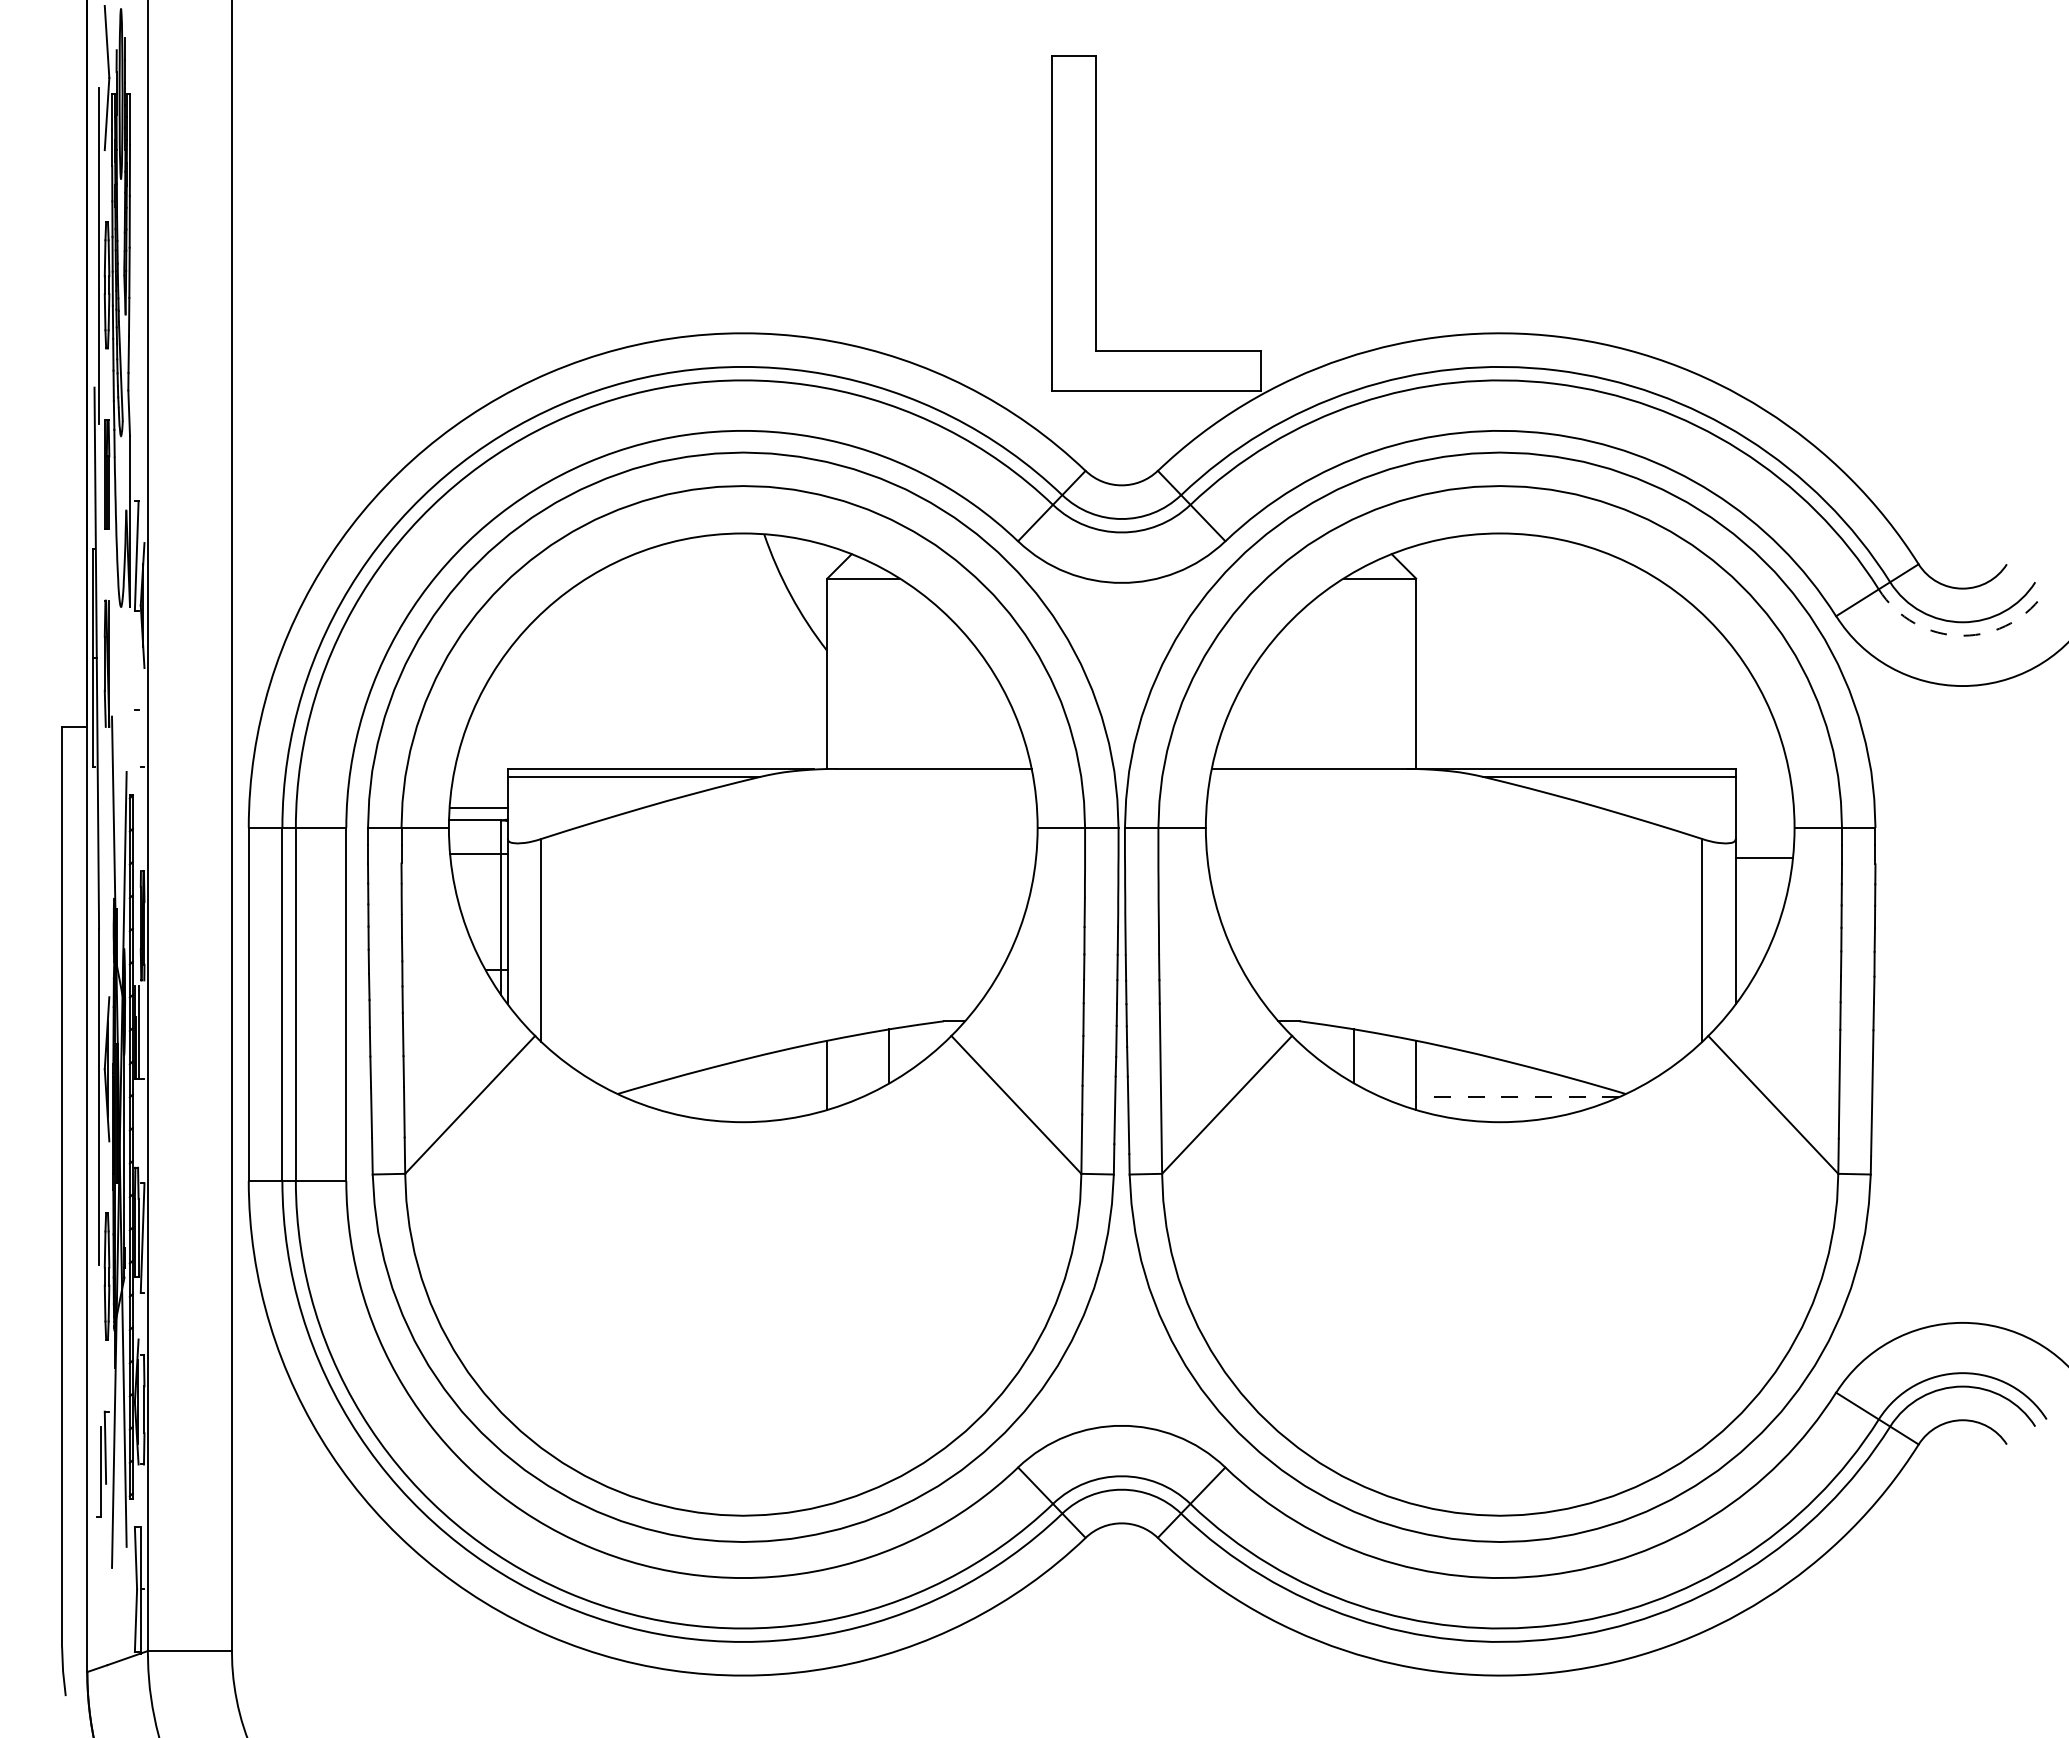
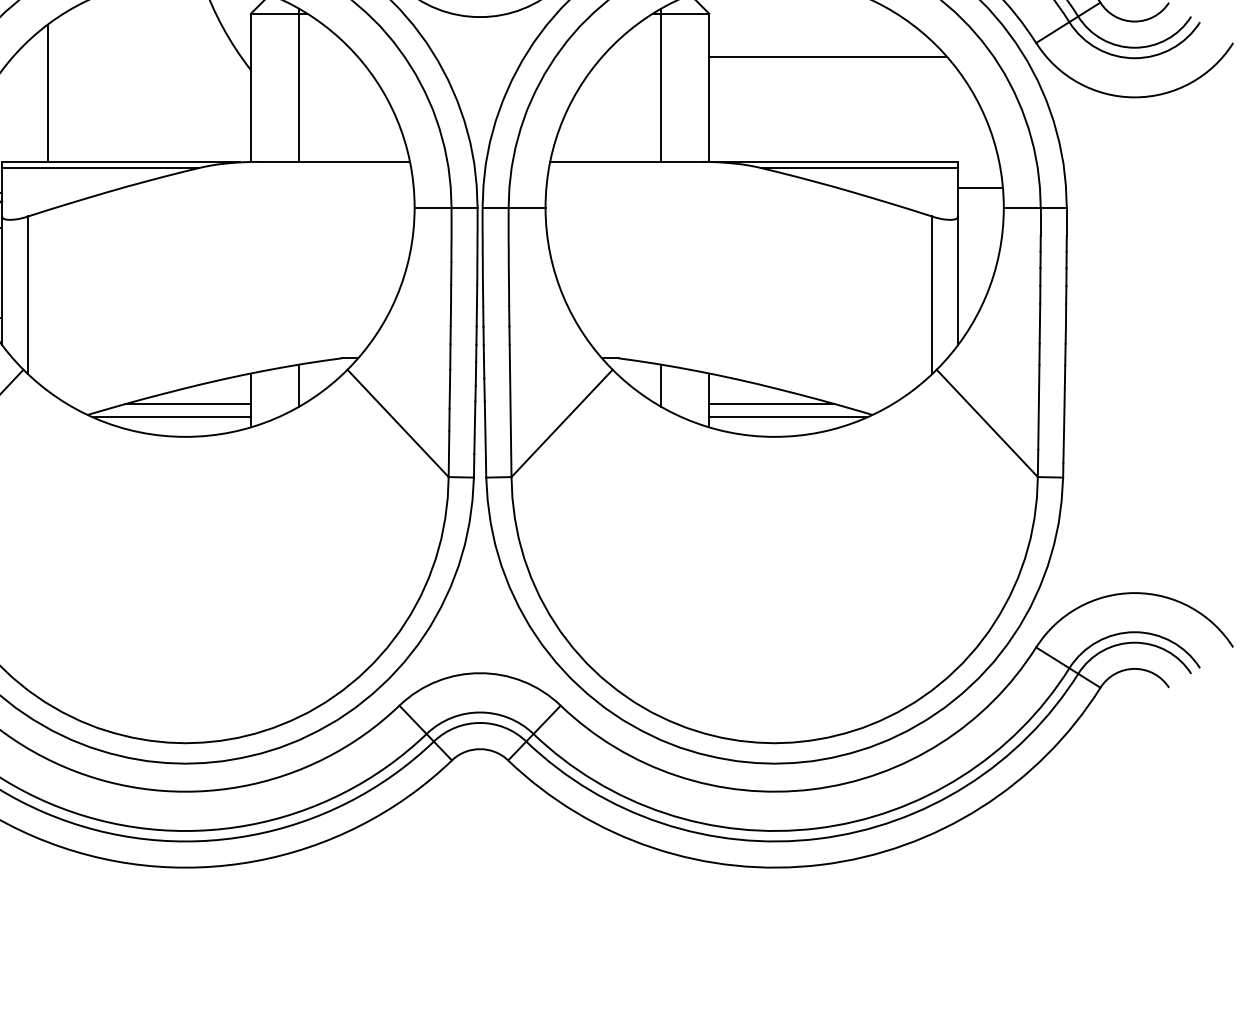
line: (1568, 634) -> (827, 57), added
arc: (1962, 635) -> (1134, 58), dashed -> solid
line: (889, 670) -> (299, 85), added
line: (1354, 670) -> (661, 85), added
line: (566, 680) -> (47, 93), added
line: (1764, 857) -> (980, 188), moved
line: (746, 1080) -> (188, 404), added
line: (1496, 1080) -> (771, 404), added
line: (725, 1096) -> (171, 416), added
line: (1517, 1096) -> (788, 416), dashed -> solid

